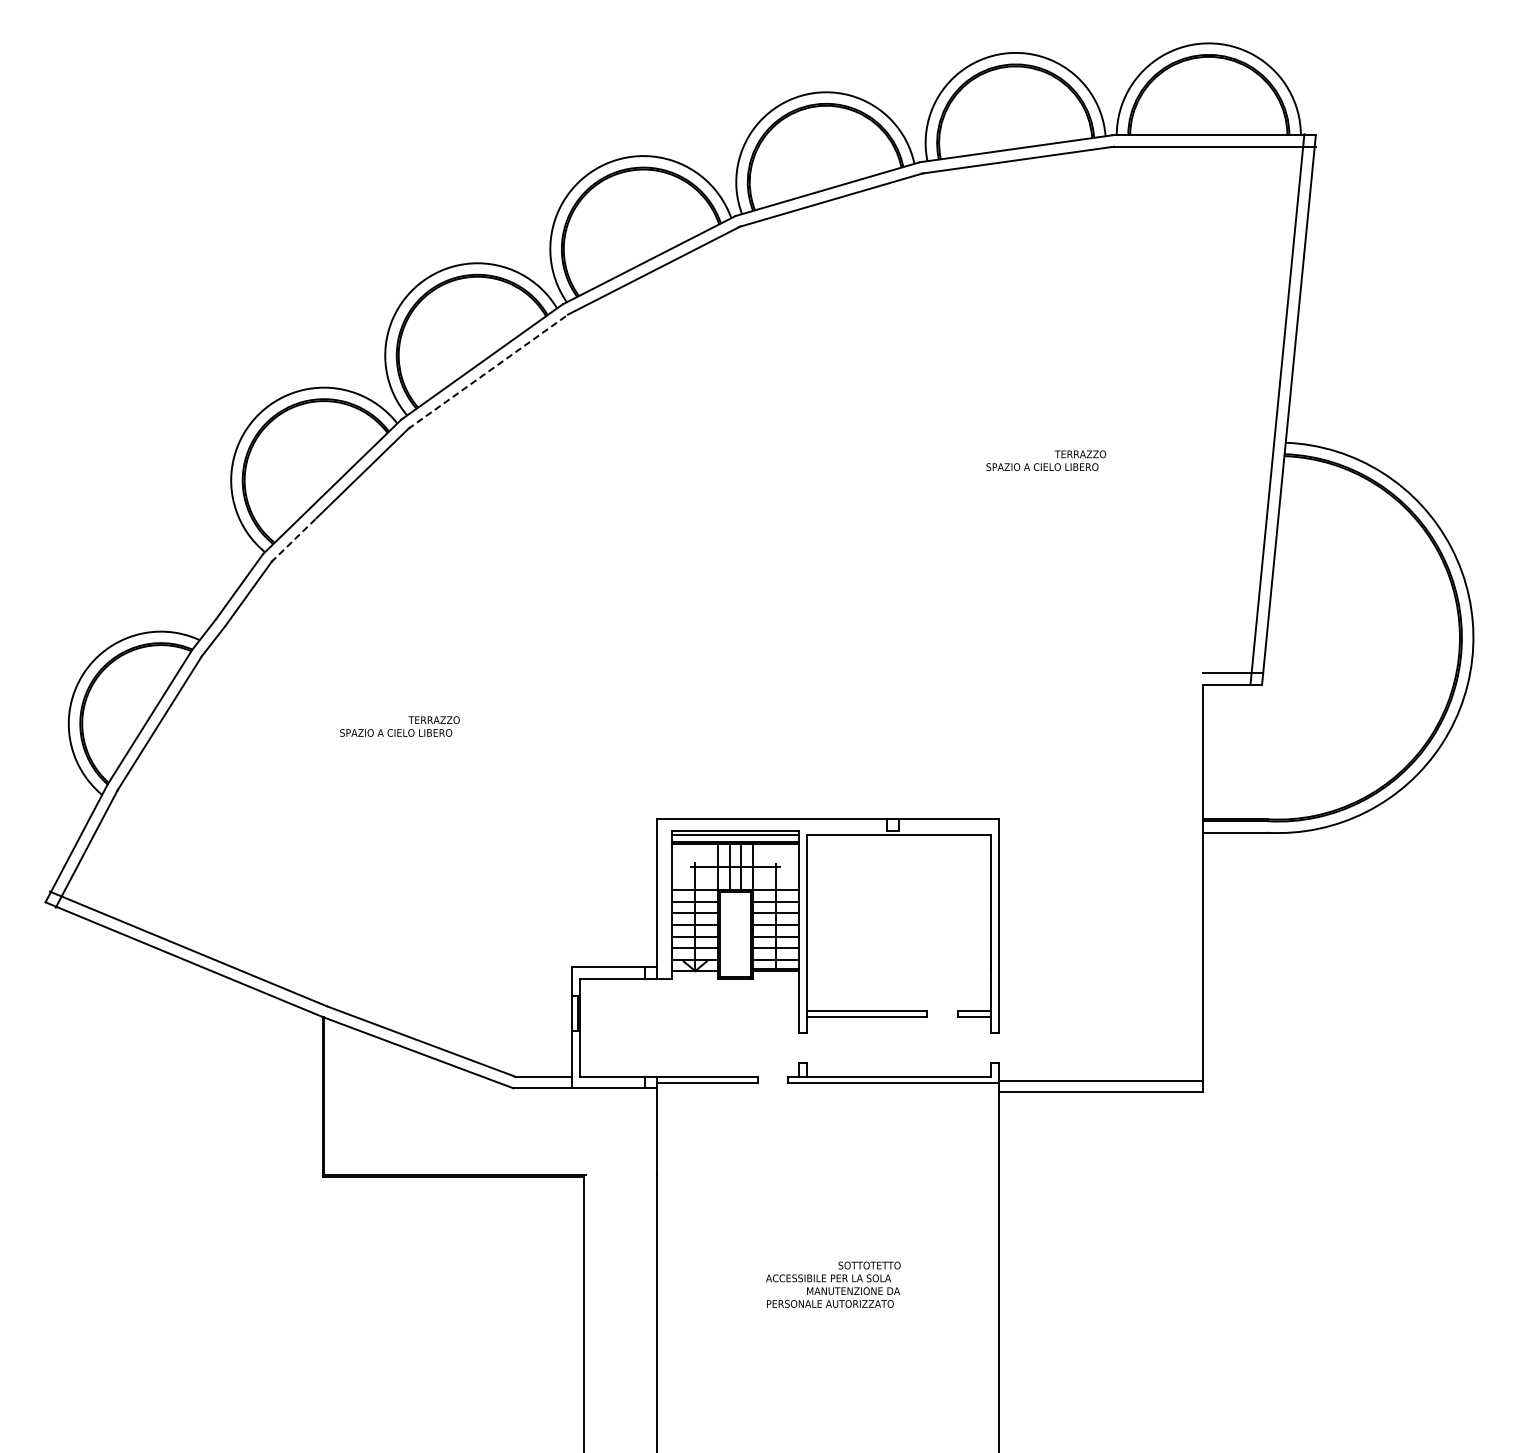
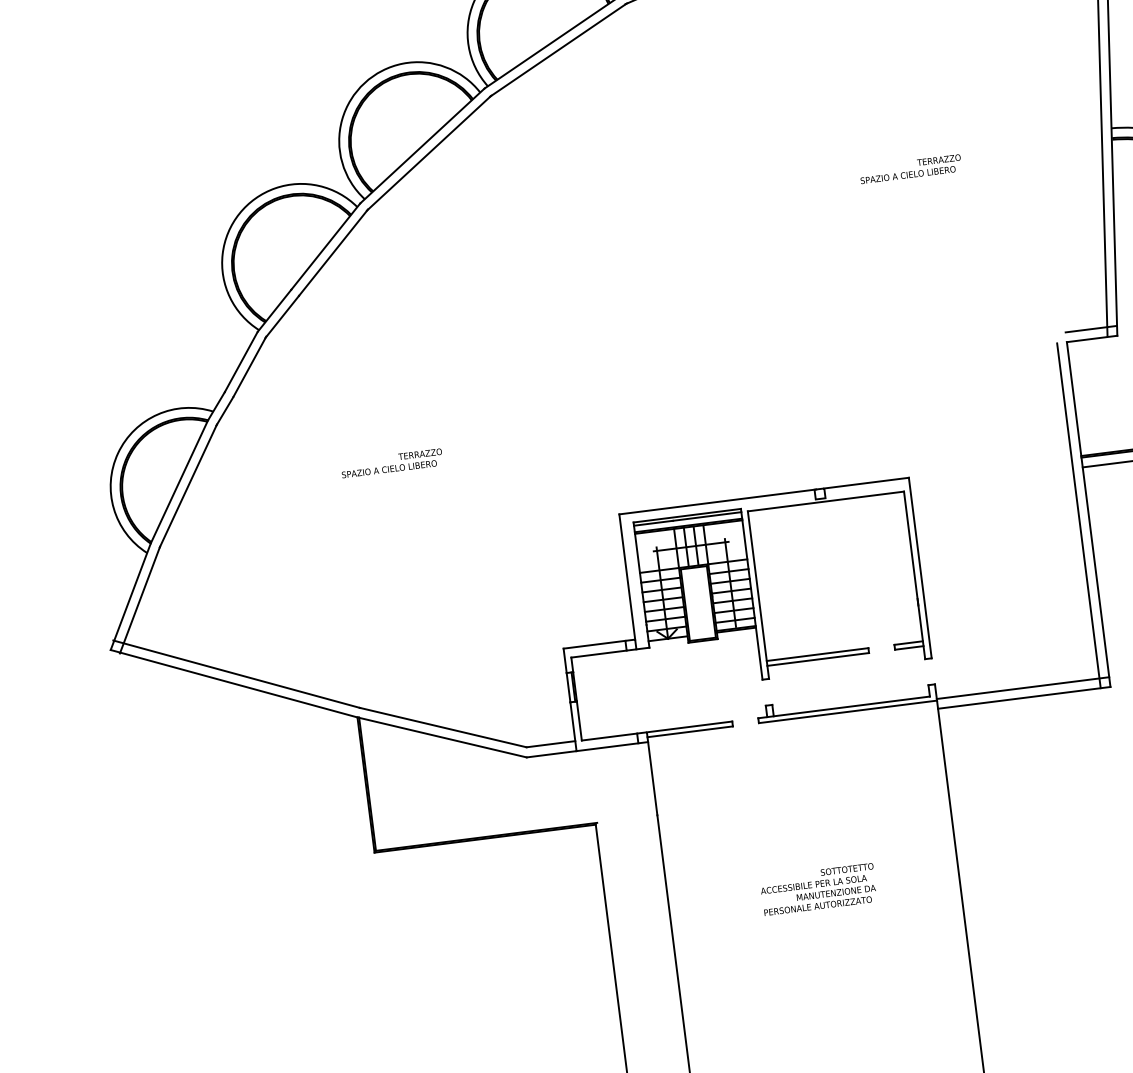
line: (489, 371) -> (429, 153), dashed -> solid
line: (293, 540) -> (281, 317), dashed -> solid
line: (1190, 888) -> (1078, 515), added

